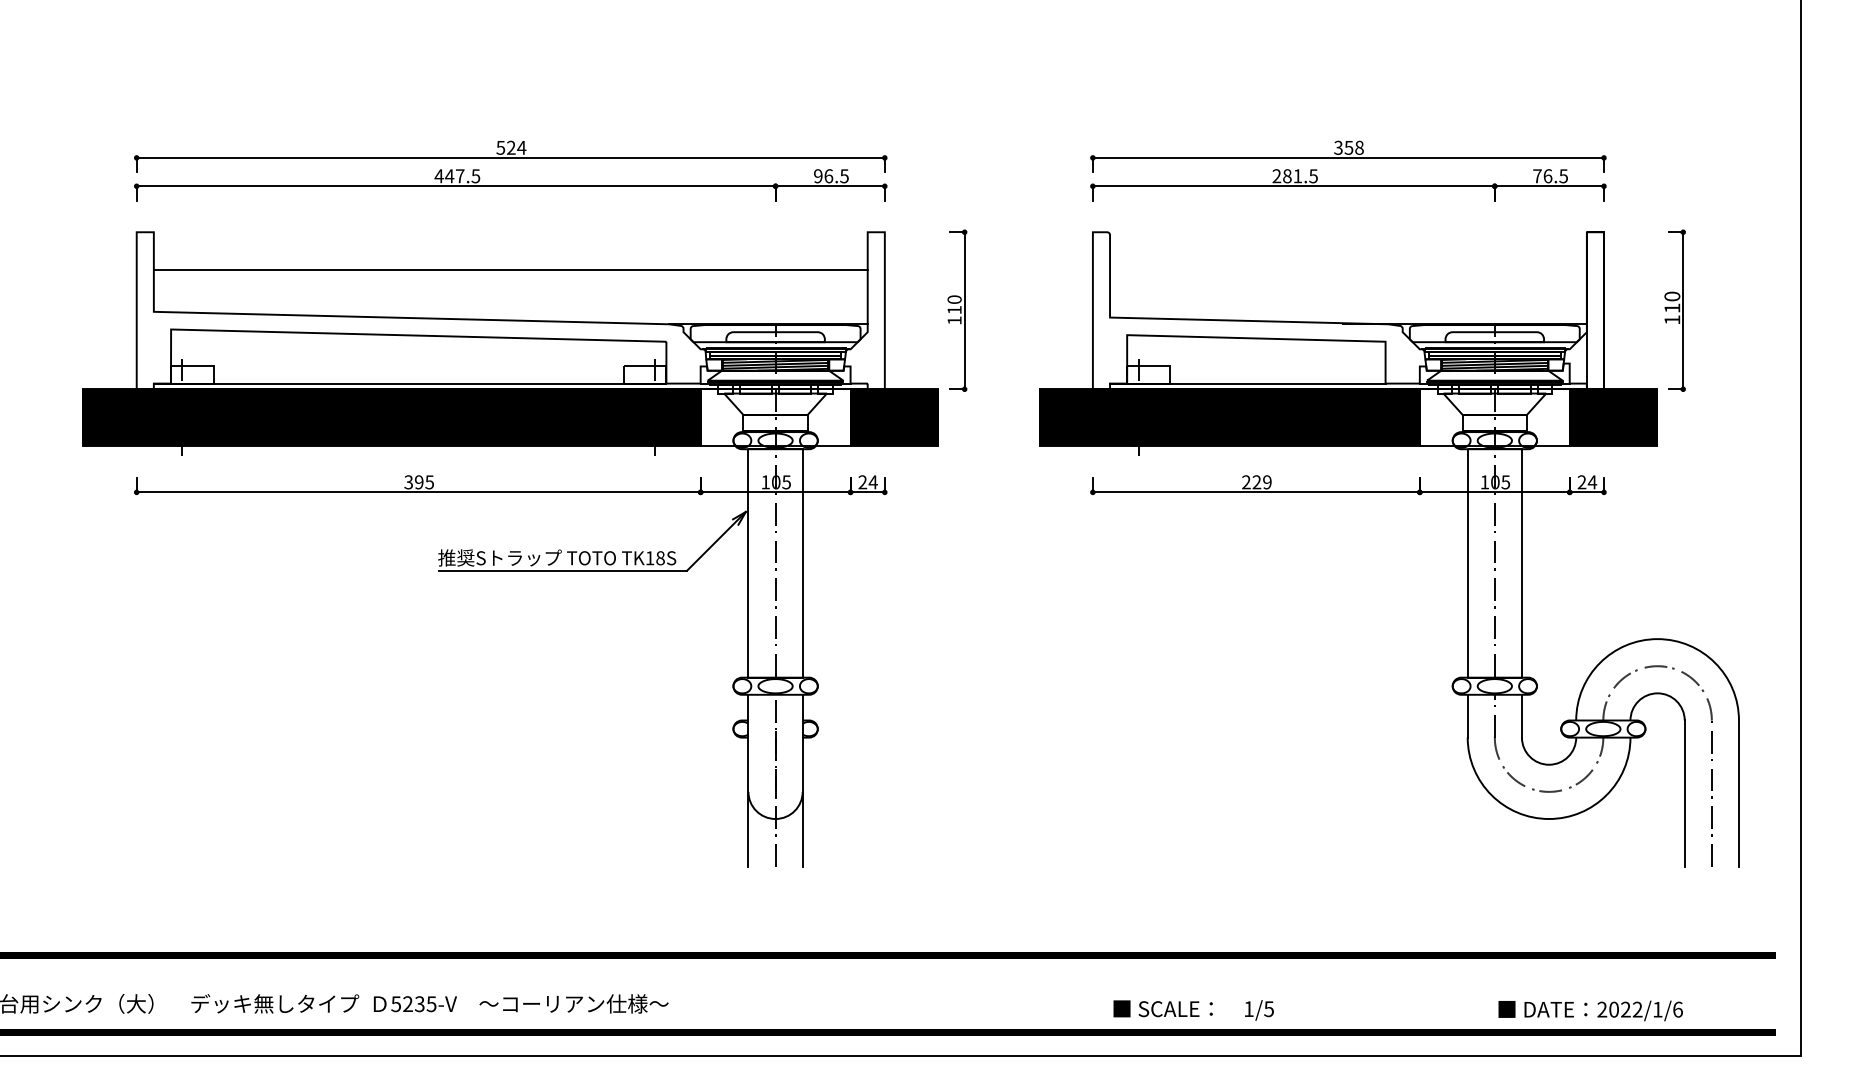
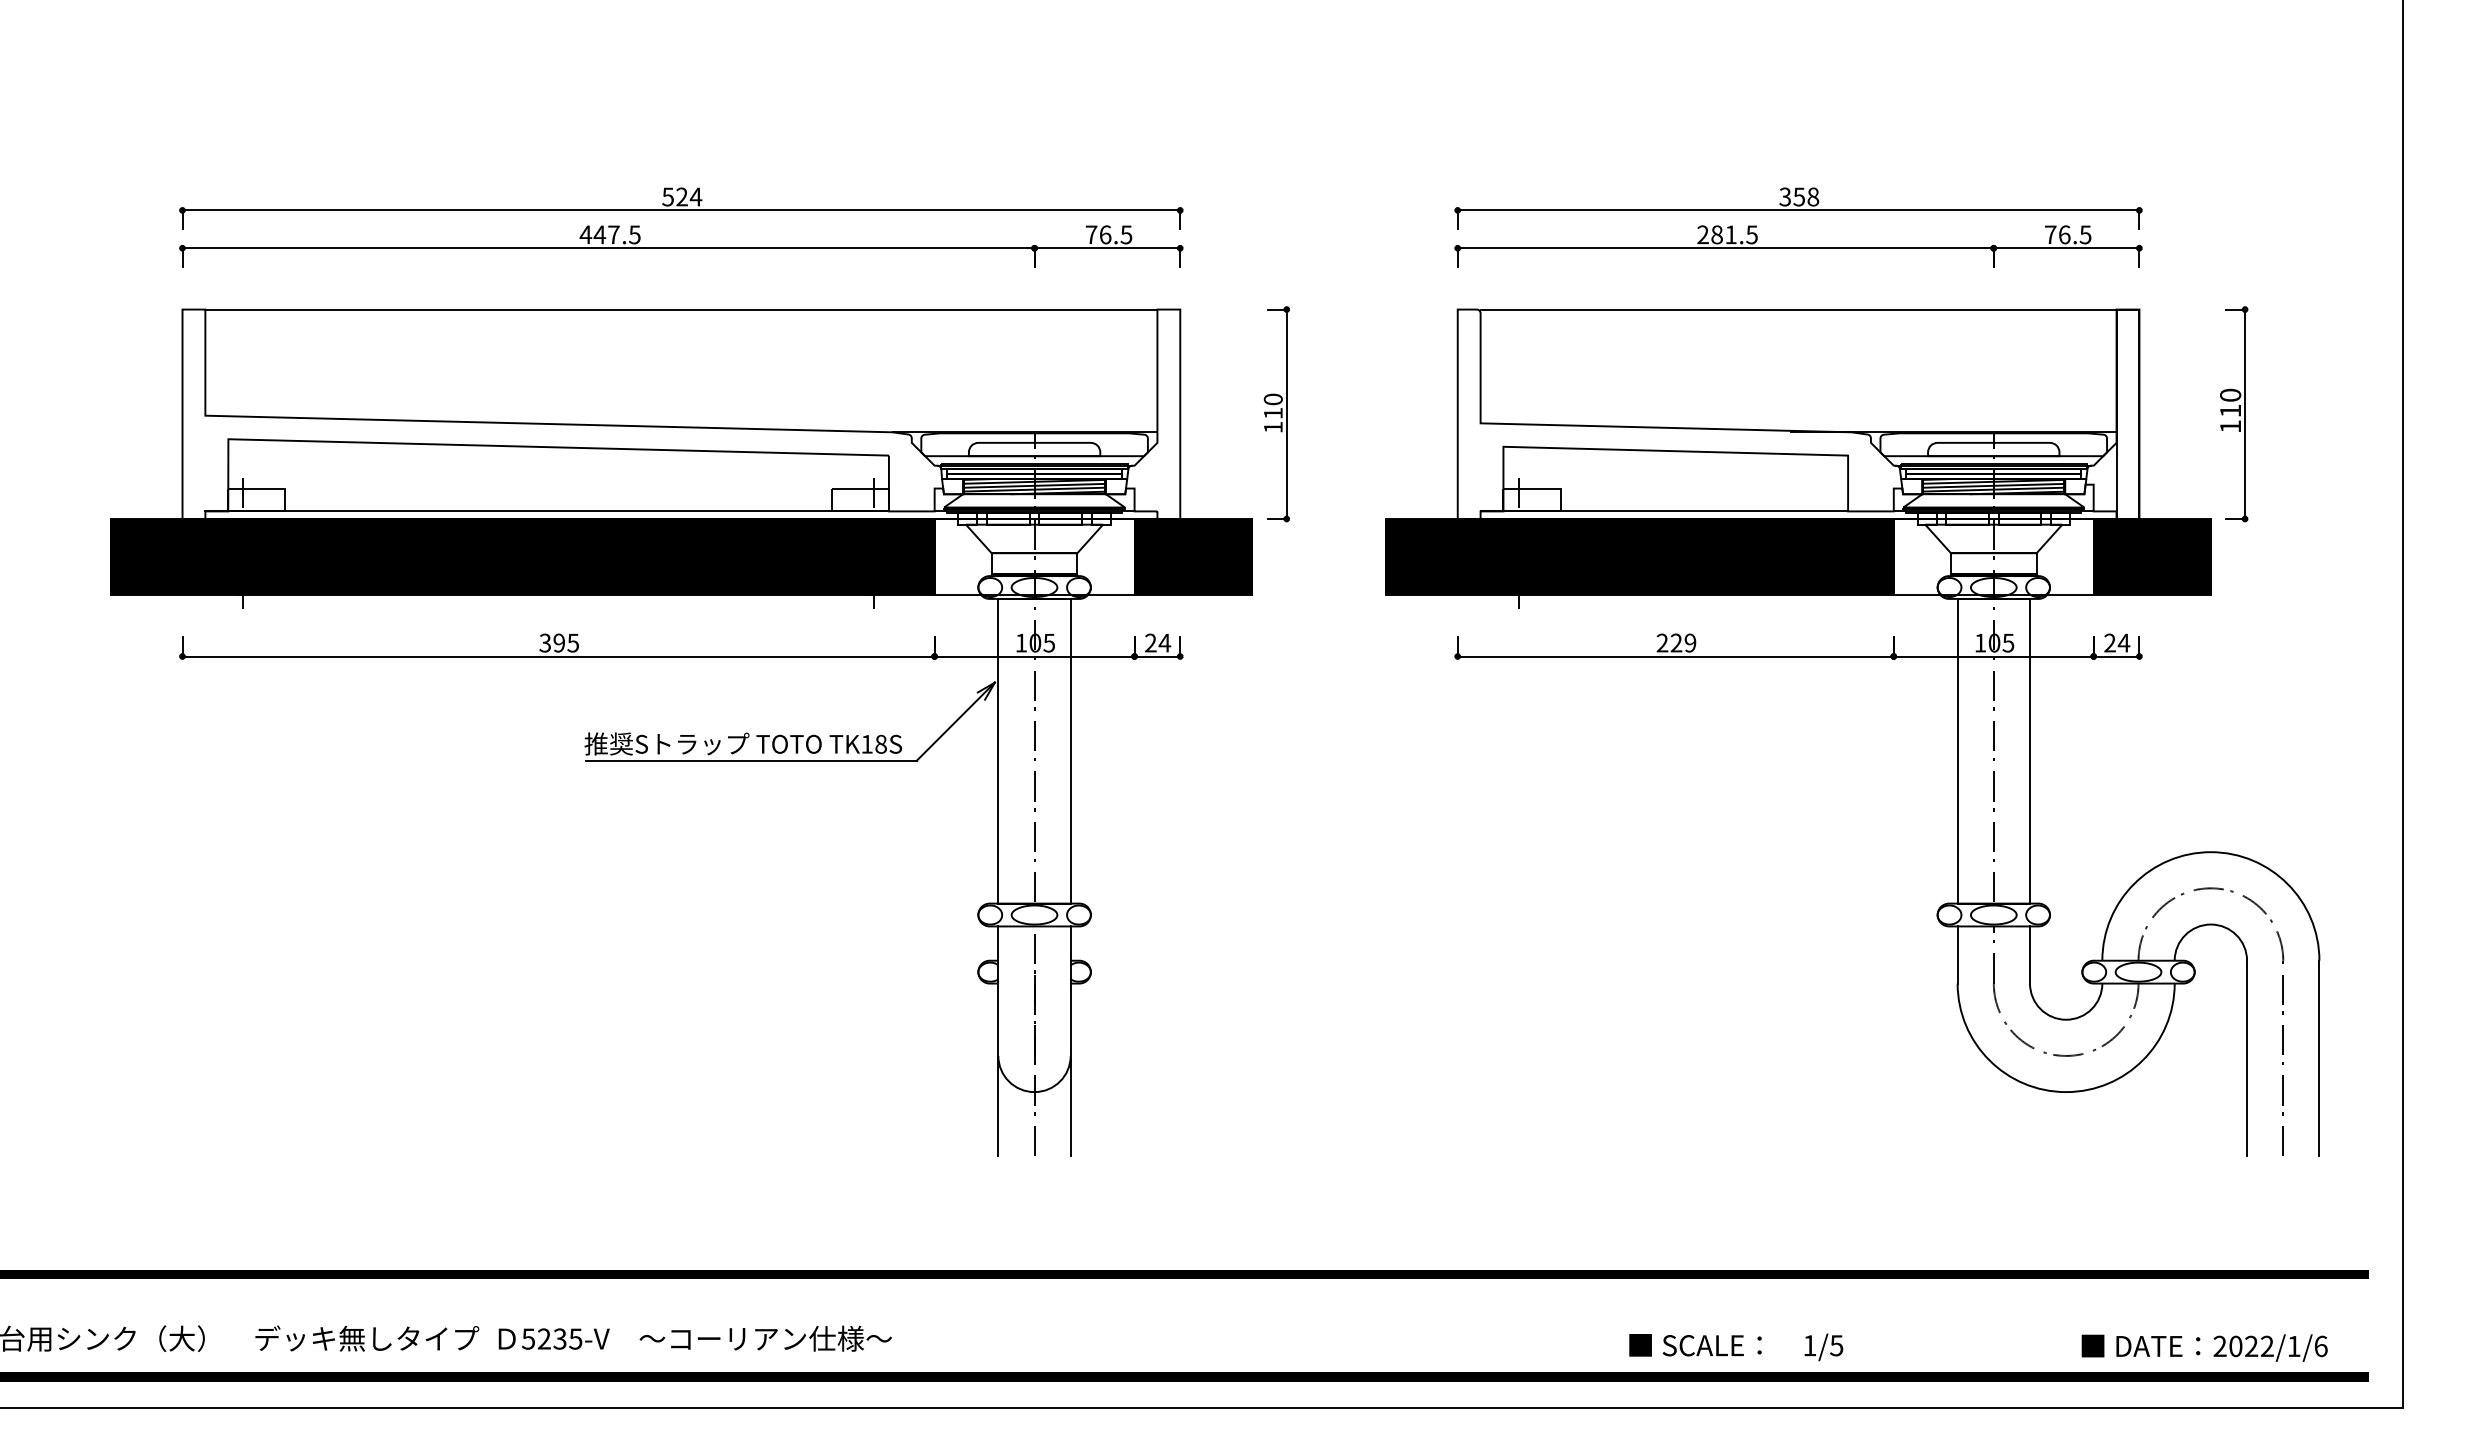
text: (818, 175) -> (1091, 234), 96.5 -> 76.5
line: (1348, 232) -> (1798, 309), added
line: (510, 269) -> (681, 309), moved
text: (1193, 1010) -> (1736, 1347), moved
text: (1590, 1010) -> (2204, 1347), moved

